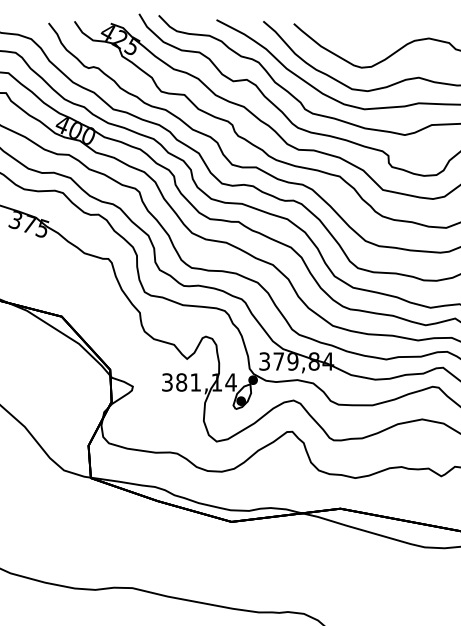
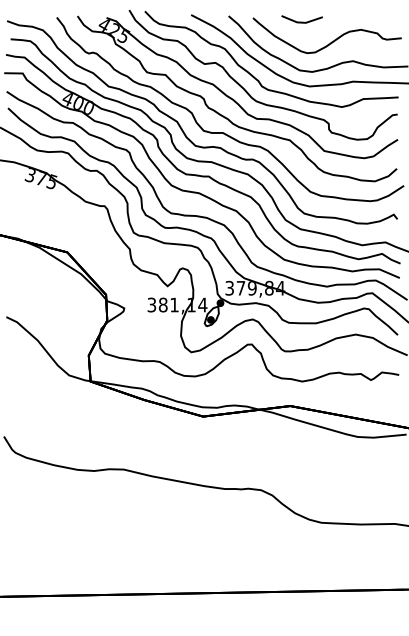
line: (354, 28) -> (301, 21), added

